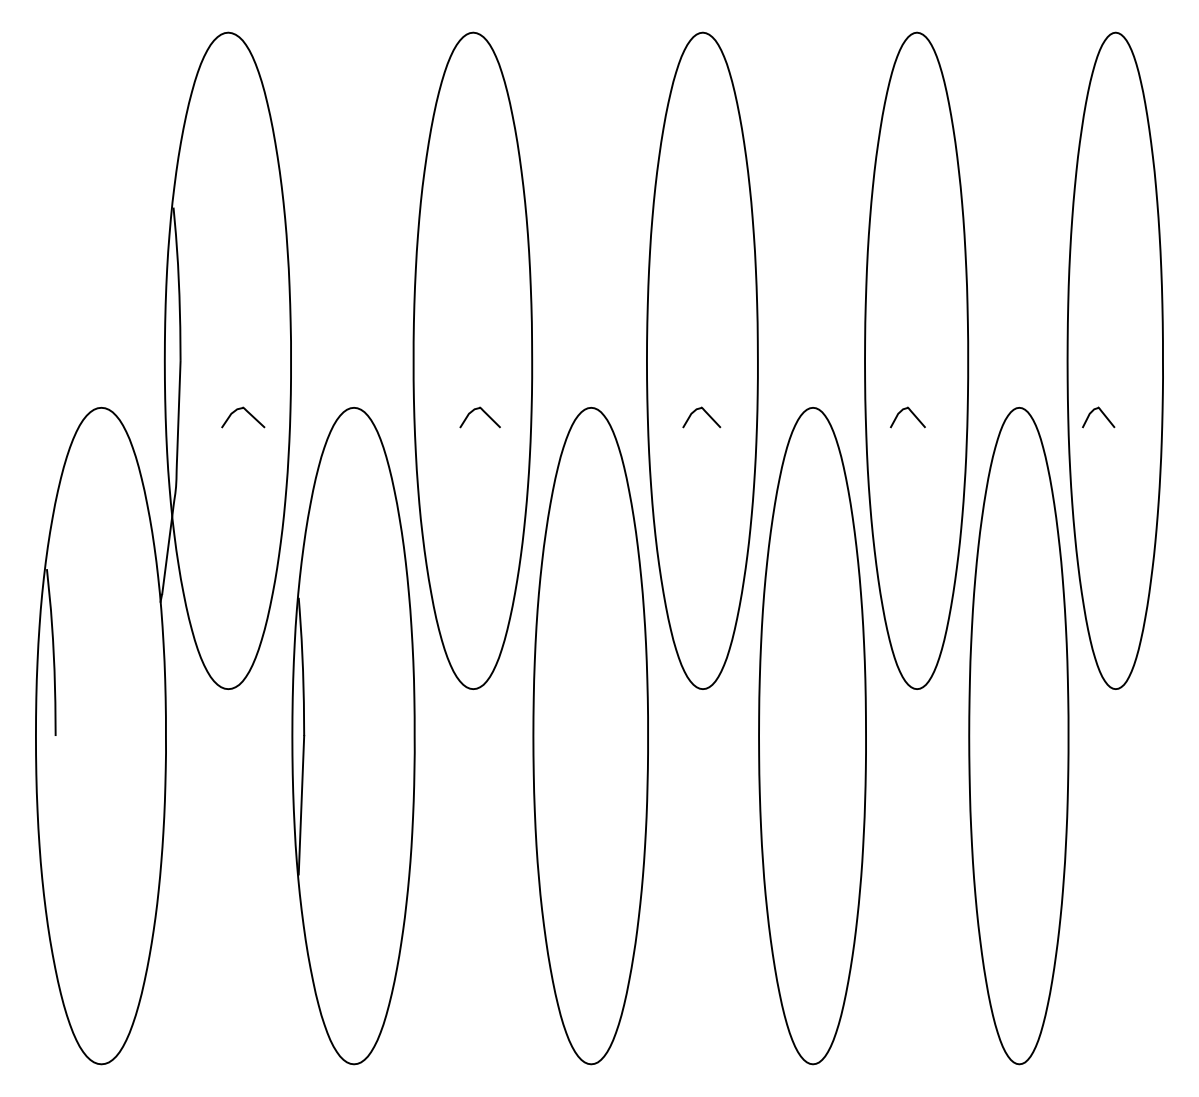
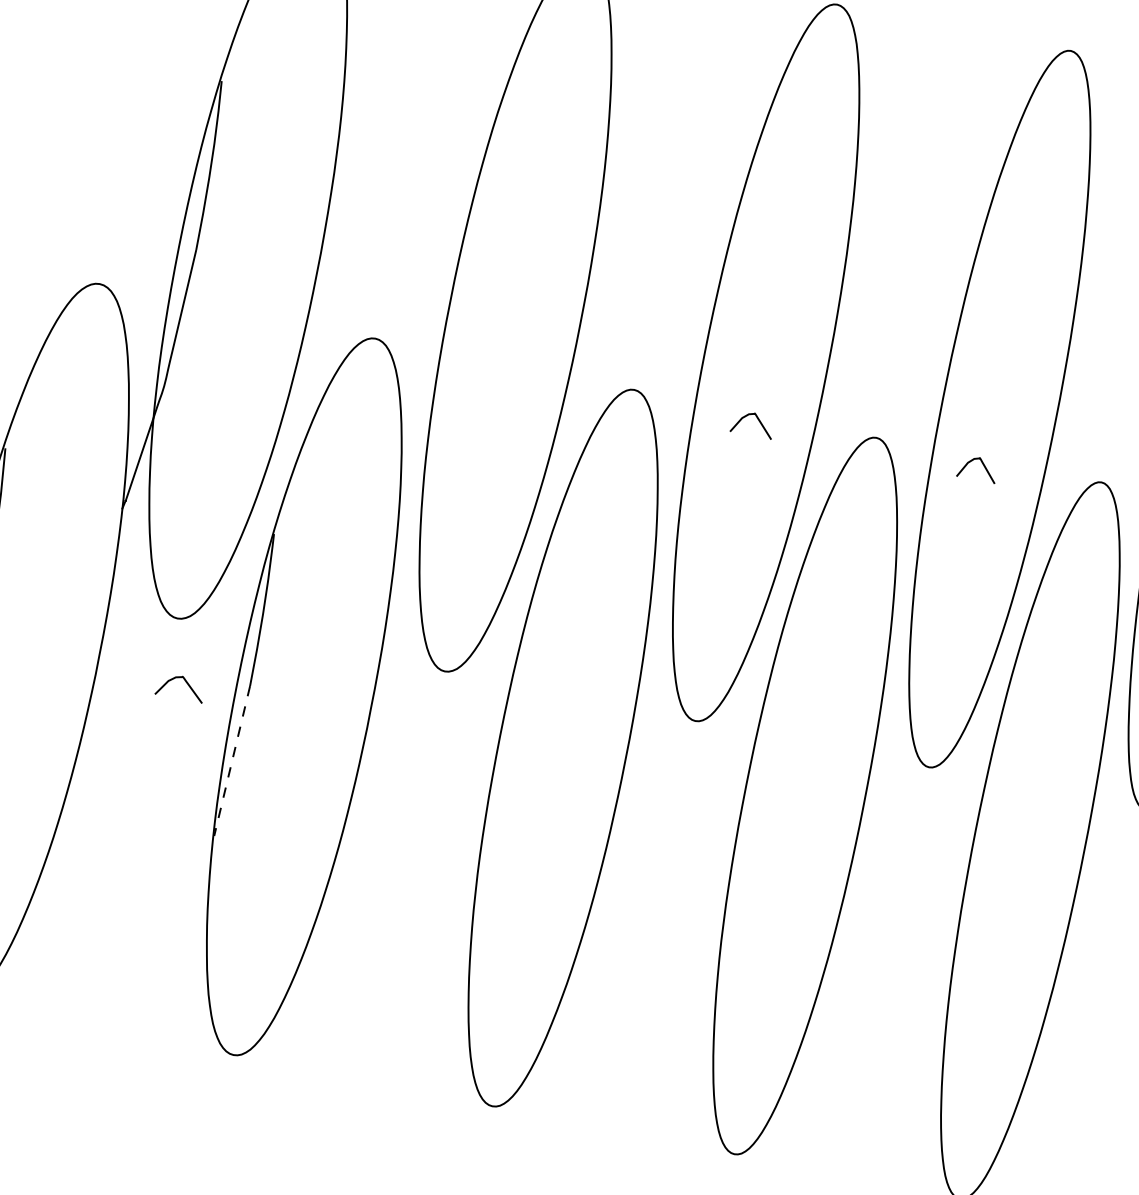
curve: (247, 412) -> (186, 683), moved
curve: (483, 412) -> (515, 371), removed
line: (301, 805) -> (232, 761), solid -> dashed

